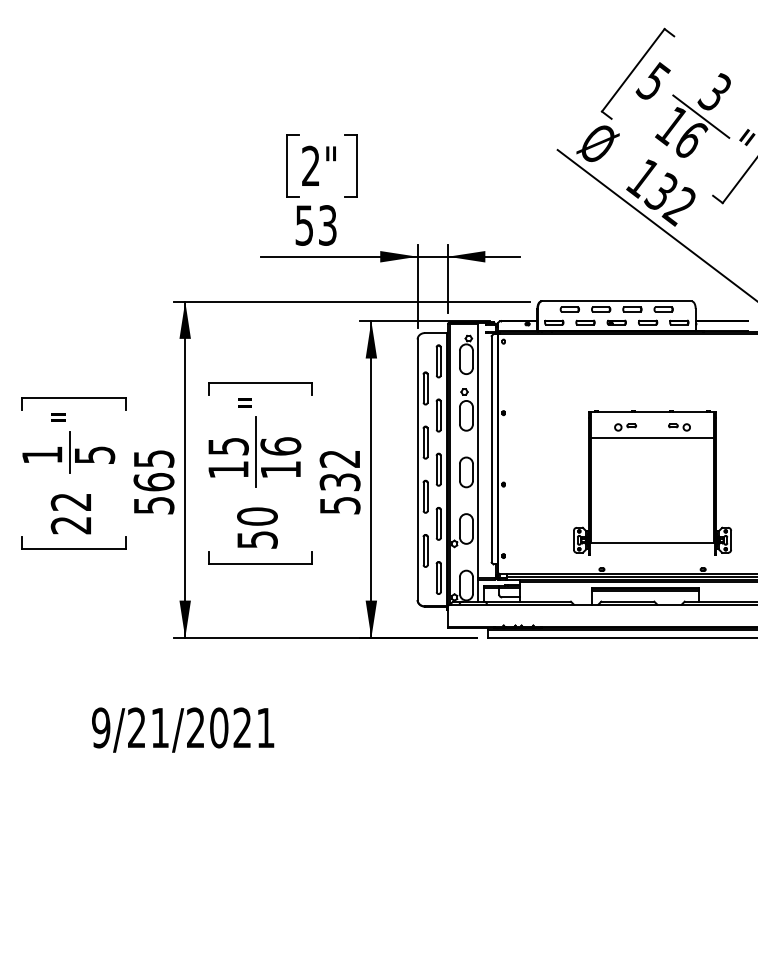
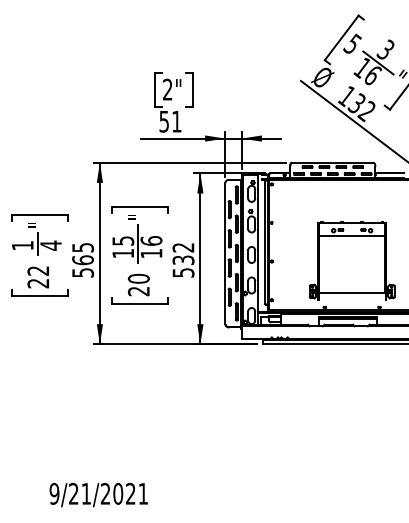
text: (327, 225) -> (176, 121), 53 -> 51
text: (95, 454) -> (51, 245), 5 -> 4
text: (256, 540) -> (138, 291), 50 -> 20
text: (182, 729) -> (98, 494), moved

